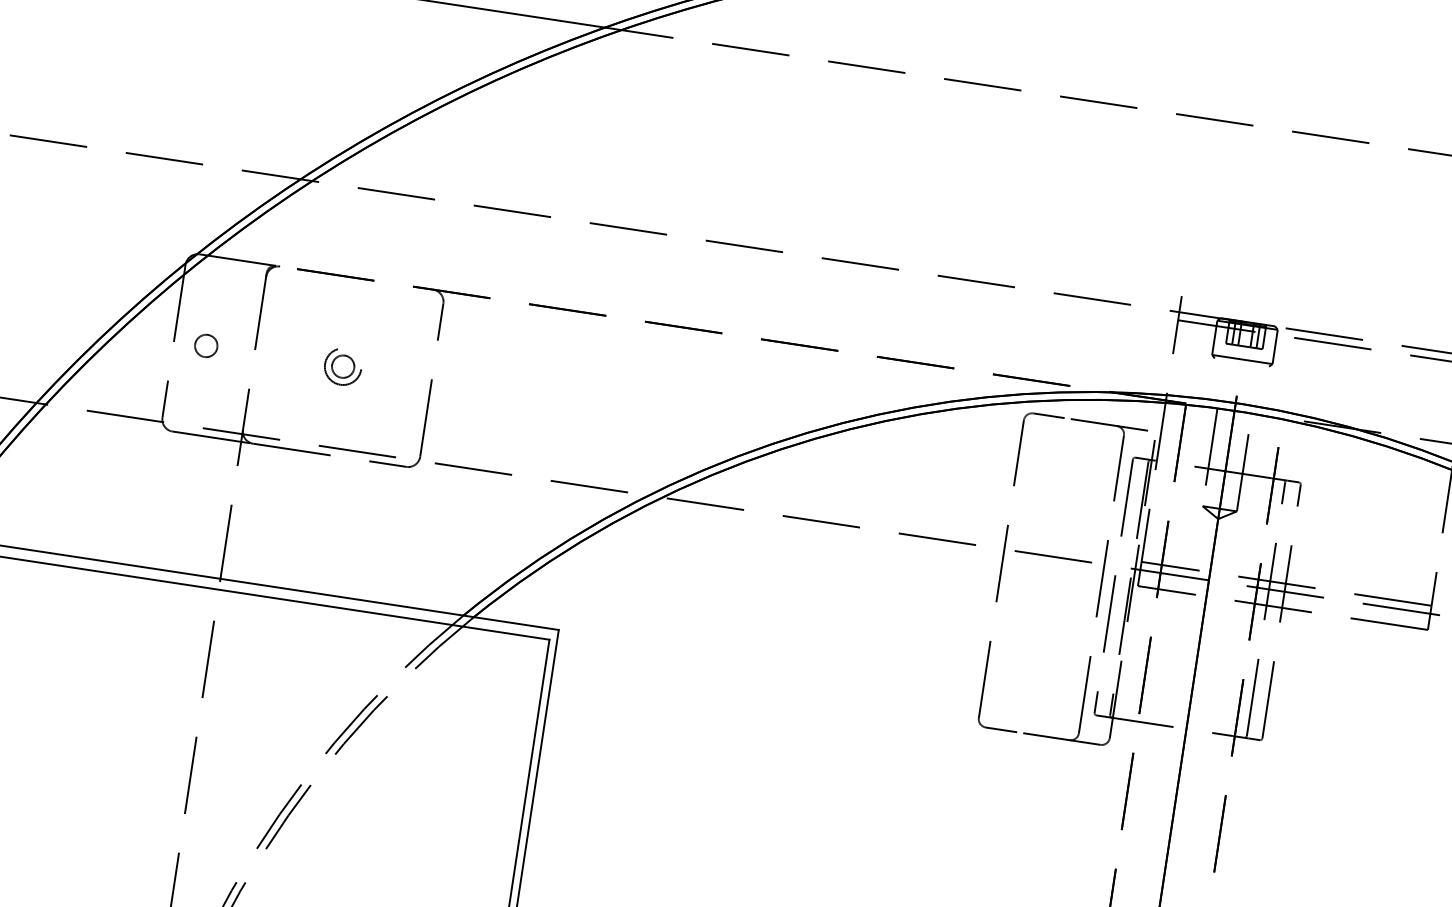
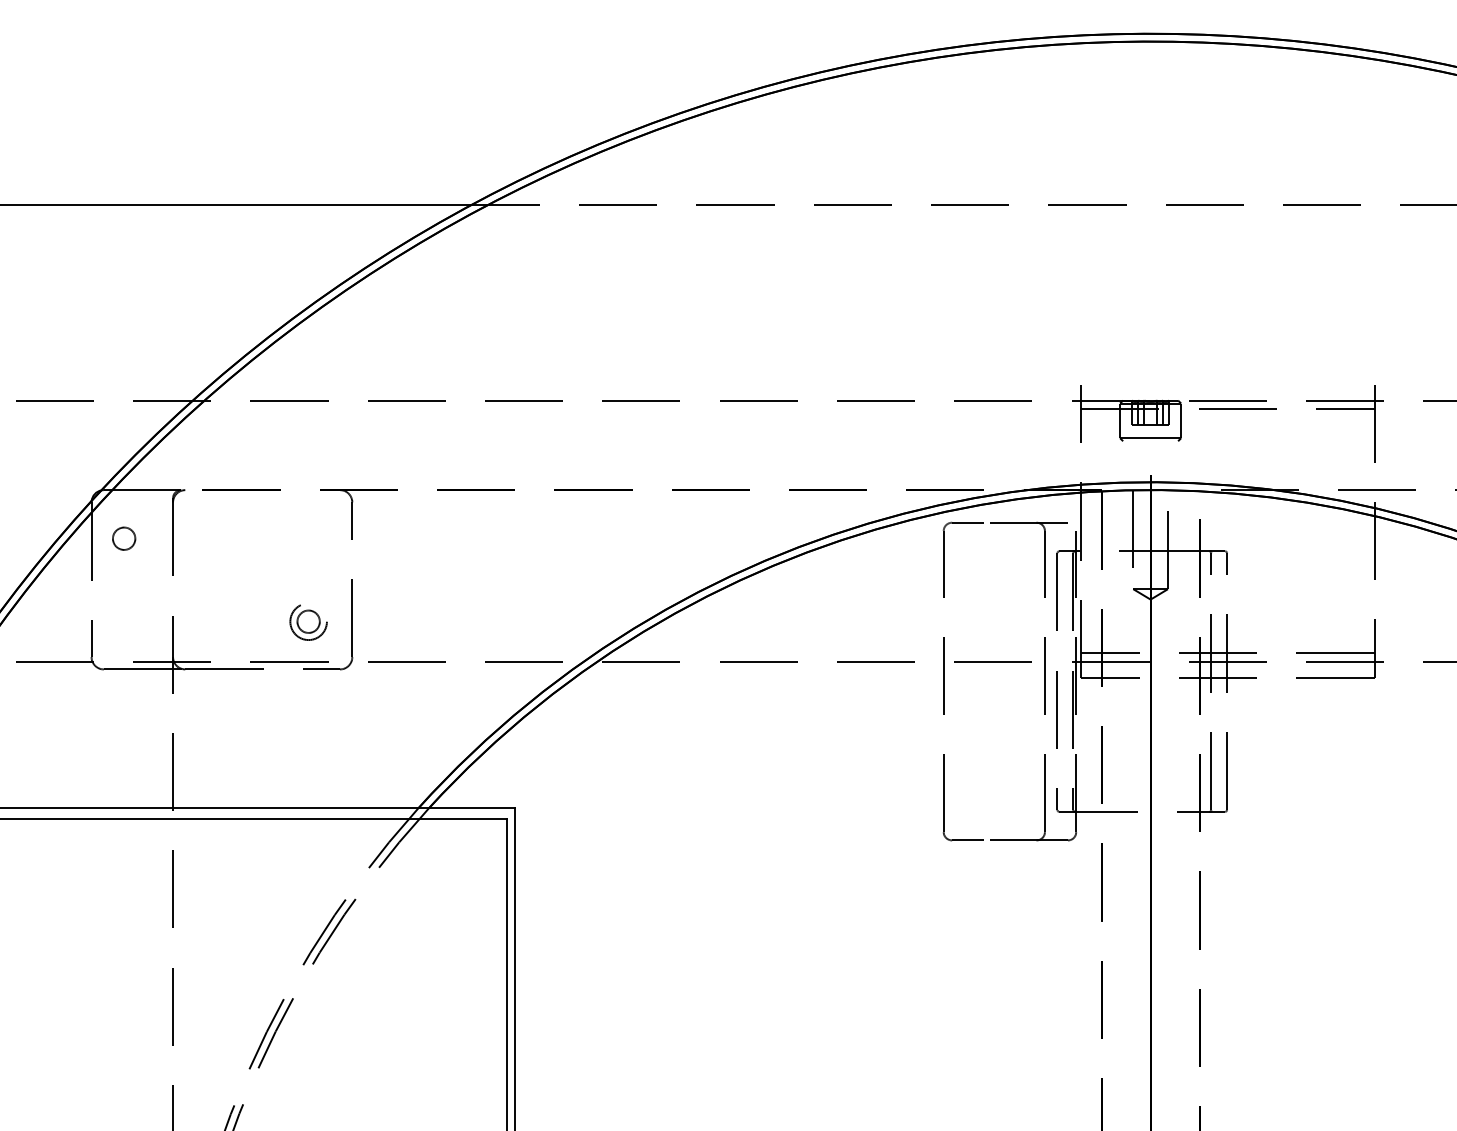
circle: (206, 345) -> (124, 538), moved
part: (342, 367) -> (308, 622), moved

